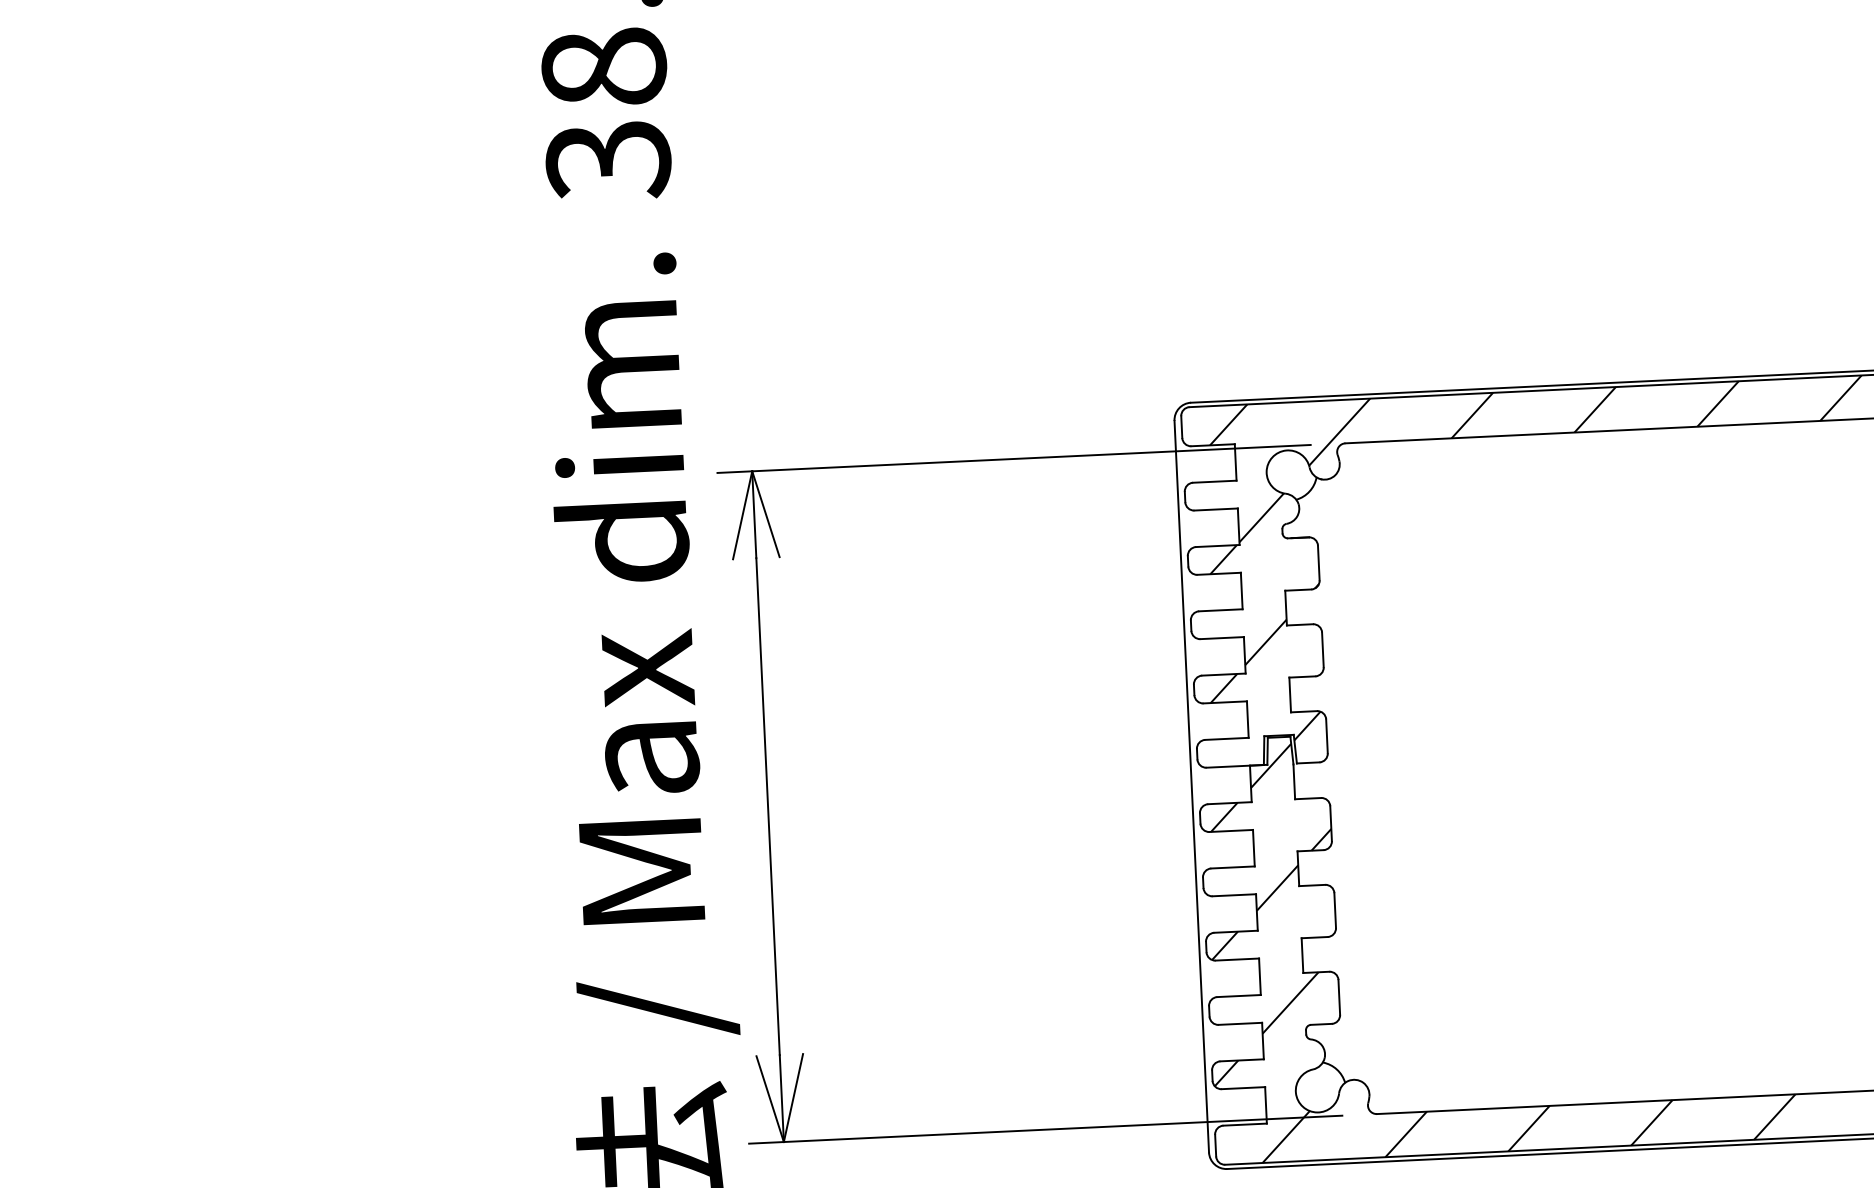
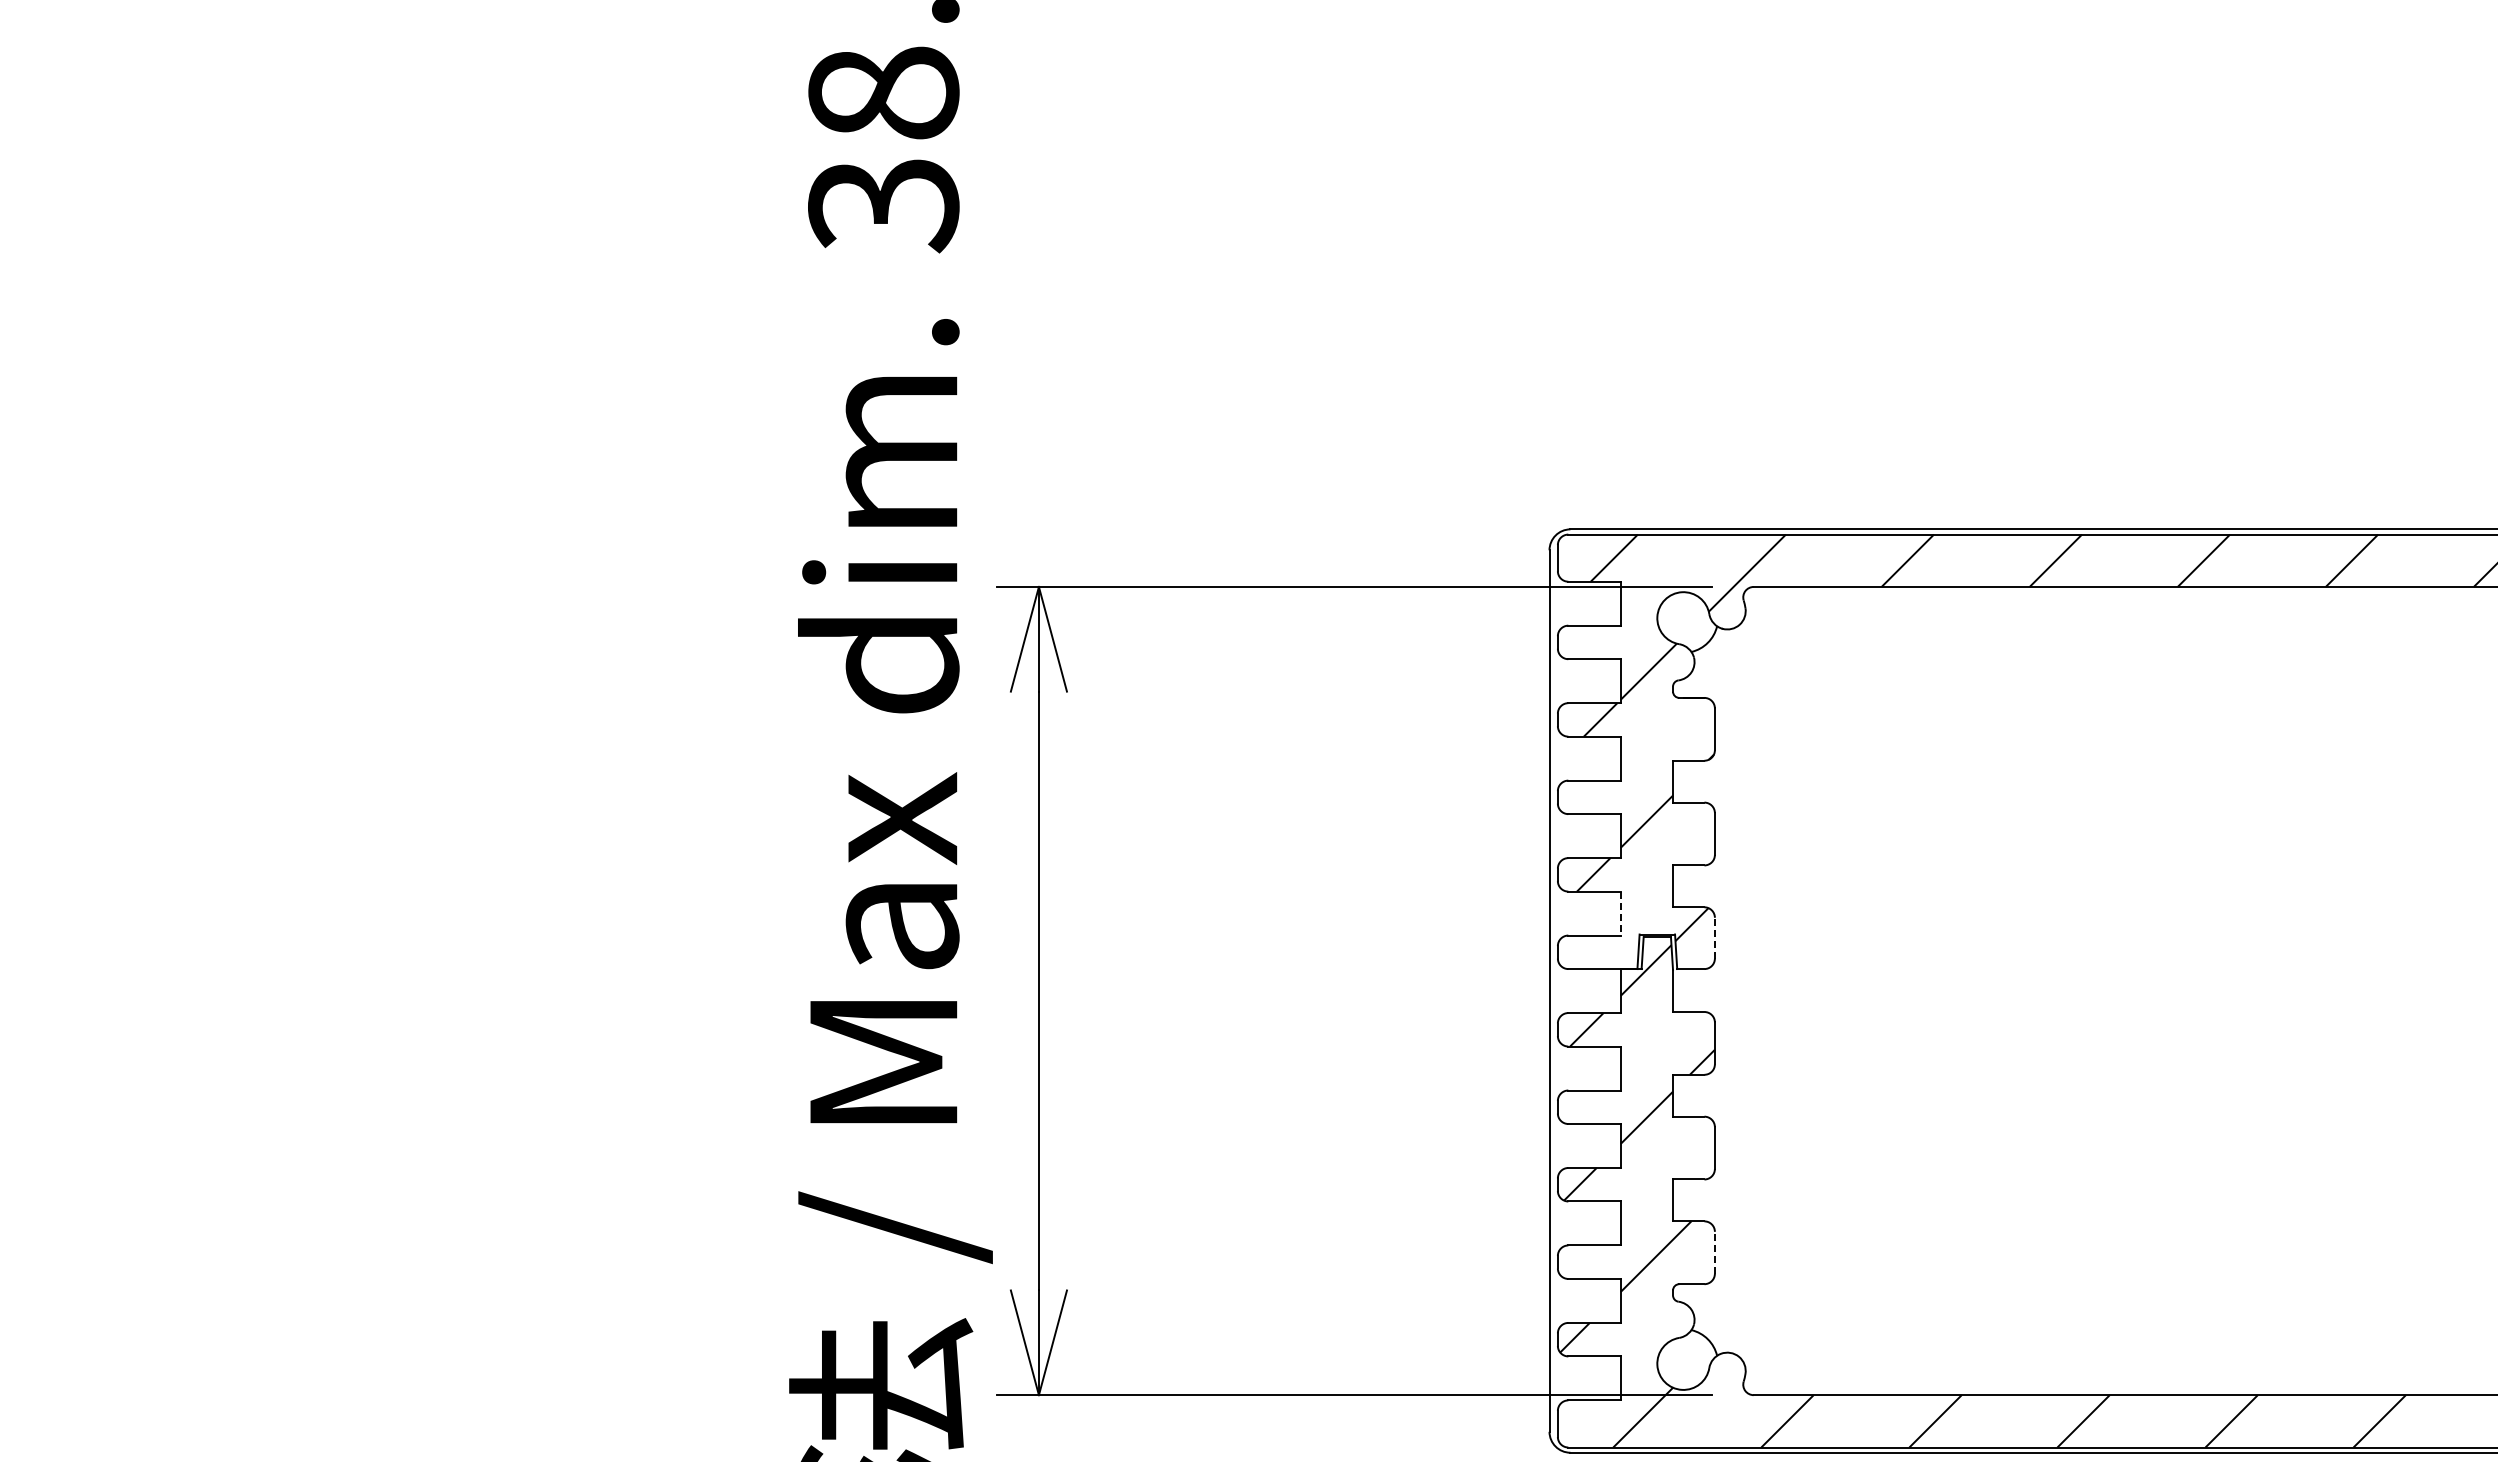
line: (1247, 719) -> (1620, 913), solid -> dashed
line: (1326, 735) -> (1714, 937), solid -> dashed
line: (1338, 997) -> (1714, 1252), solid -> dashed

